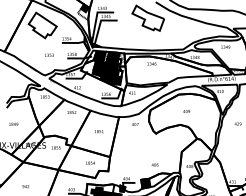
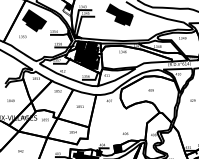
fill: (147, 17) -> (119, 14), added
fill: (42, 25) -> (34, 20), added
text: (48, 54) -> (22, 36), moved

